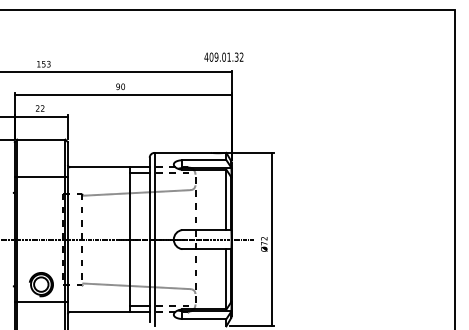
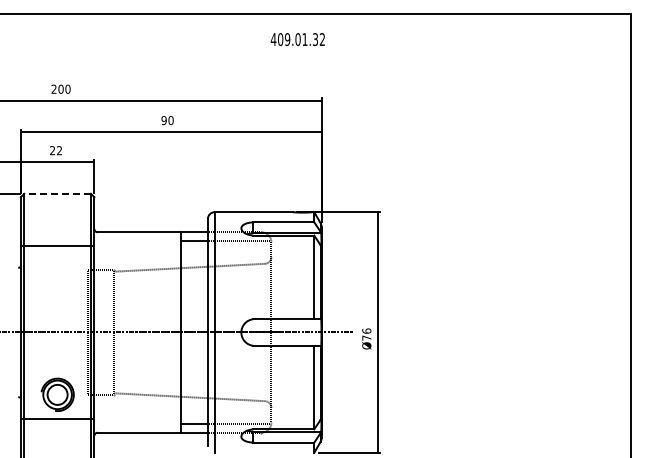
text: (223, 57) -> (297, 39), moved
text: (43, 63) -> (60, 88), 153 -> 200
line: (41, 139) -> (57, 193), solid -> dashed
text: (264, 238) -> (366, 330), Ø72 -> Ø76

